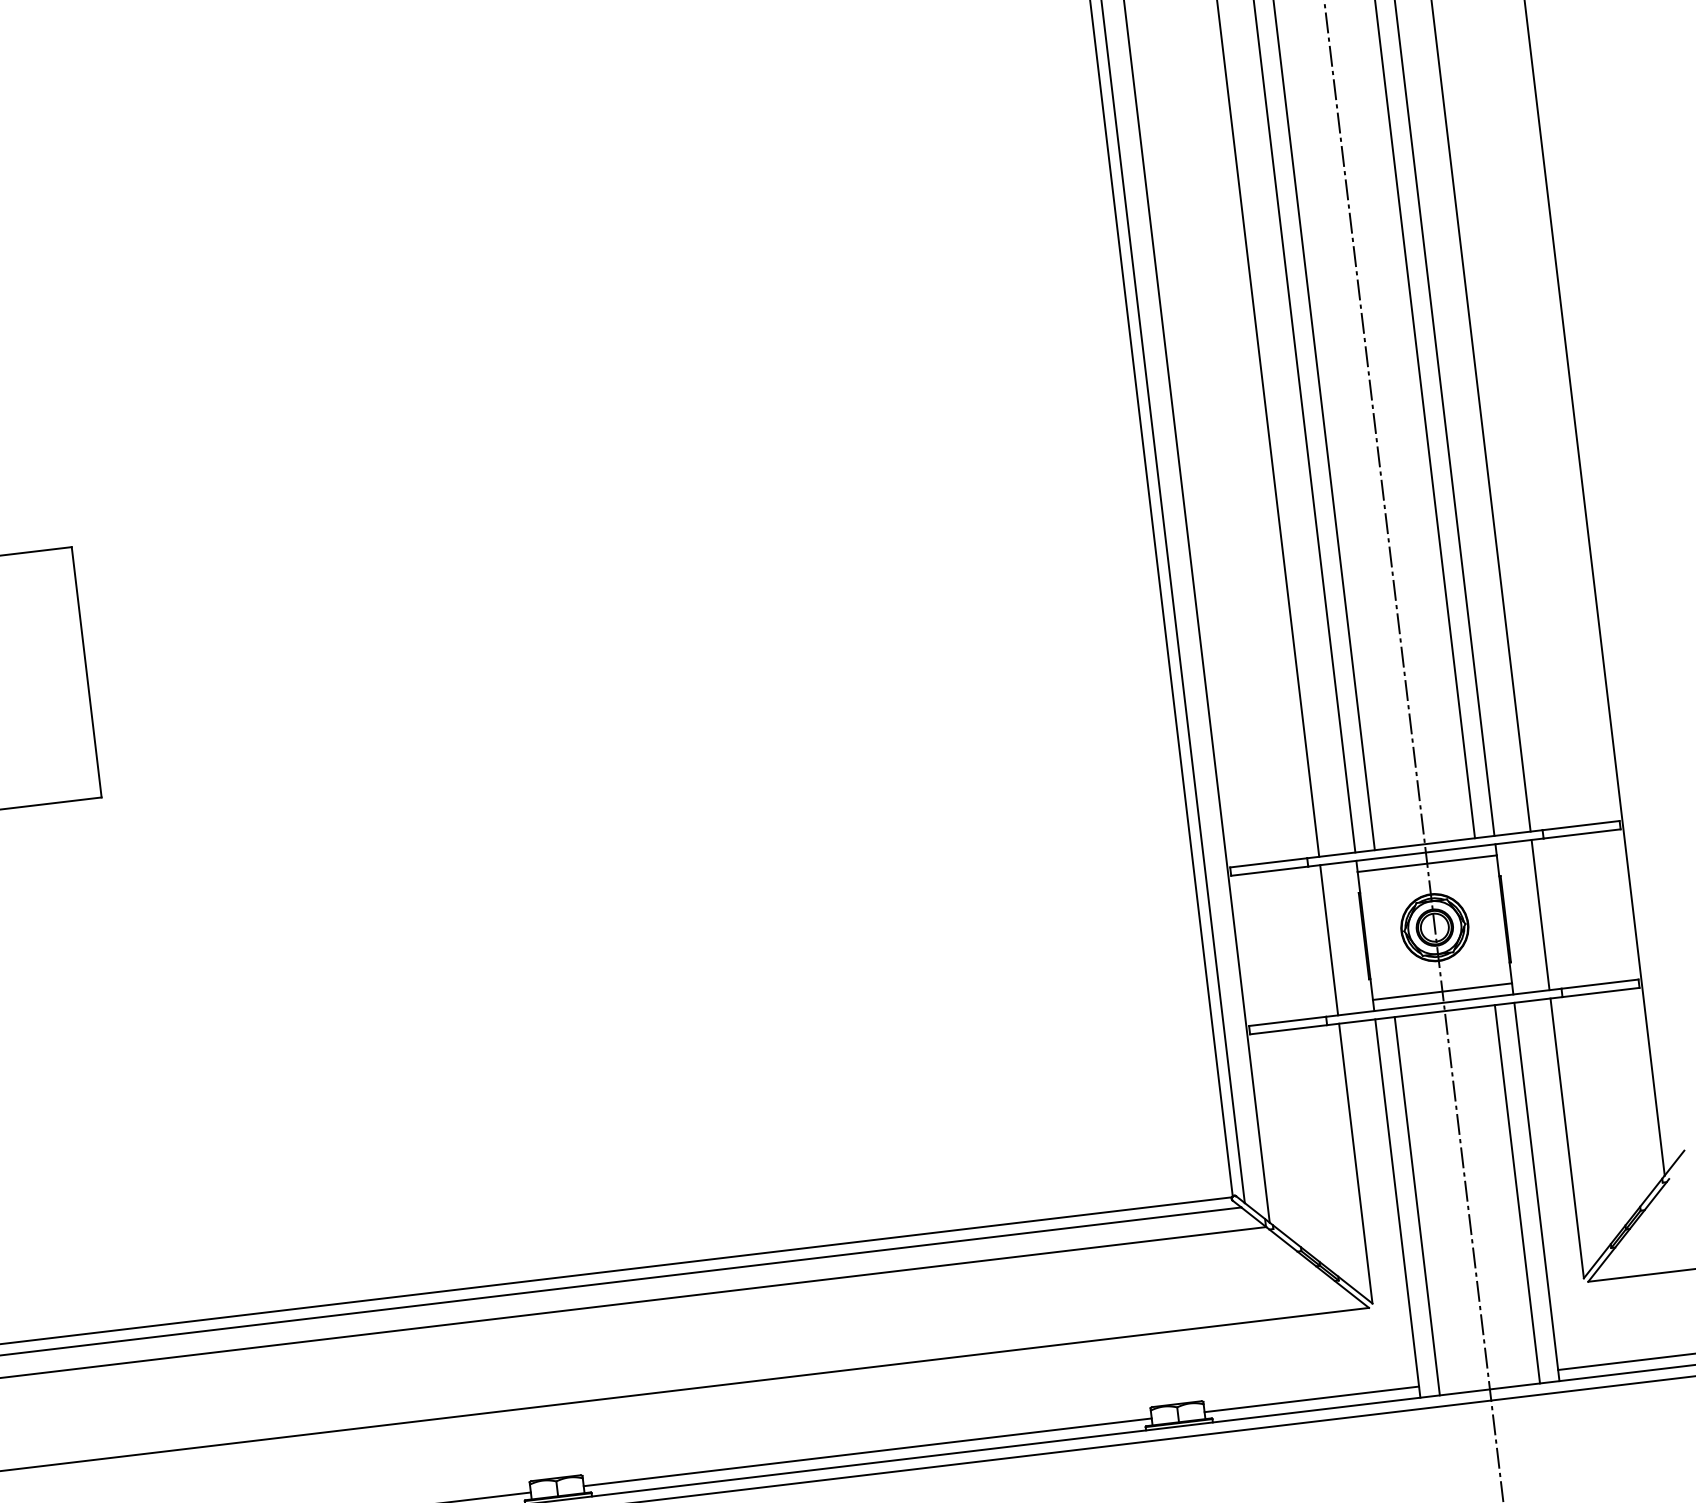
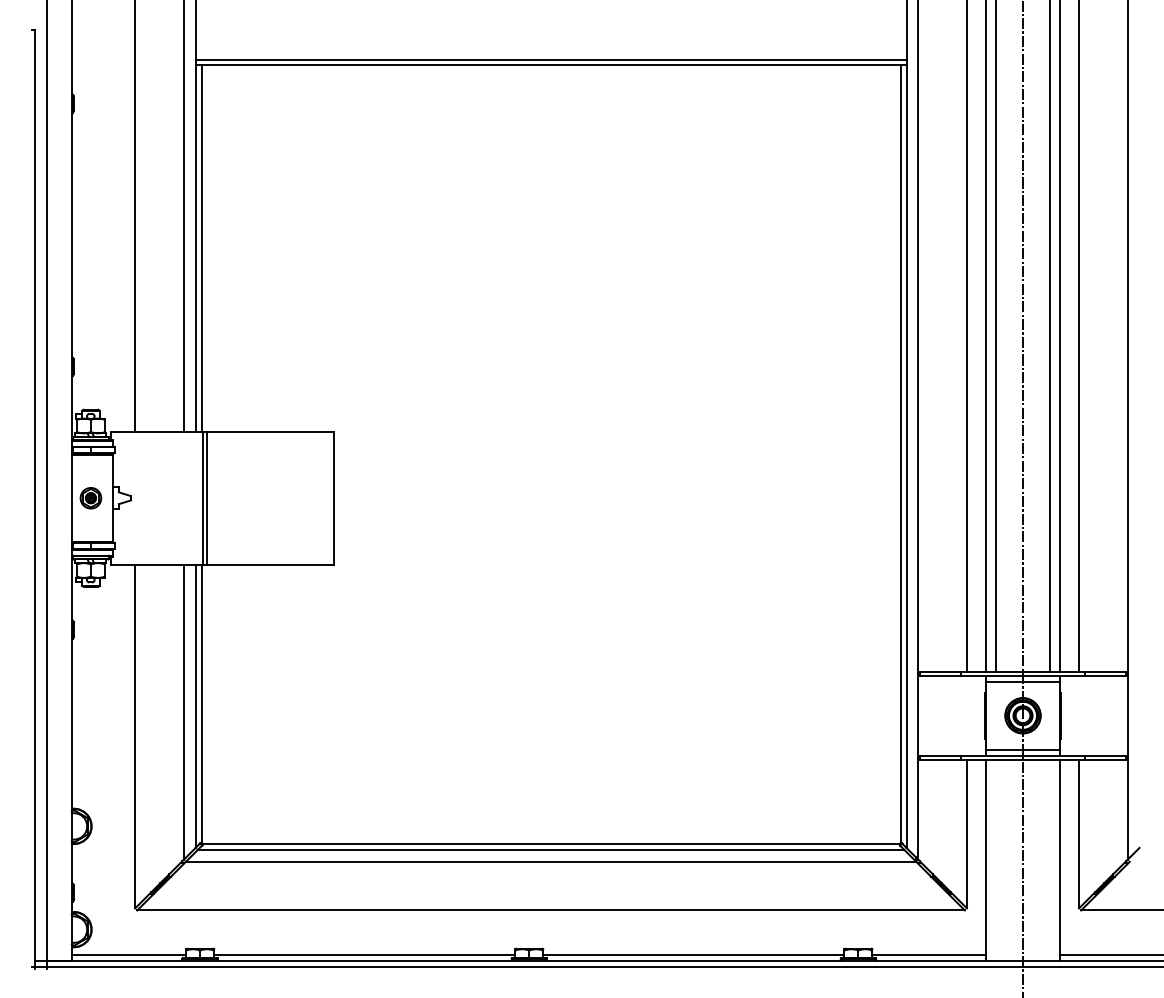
line: (1541, 914) -> (1079, 715), removed
line: (1328, 939) -> (966, 715), removed
line: (1517, 1194) -> (1049, 860), removed
line: (1417, 1206) -> (996, 860), removed

